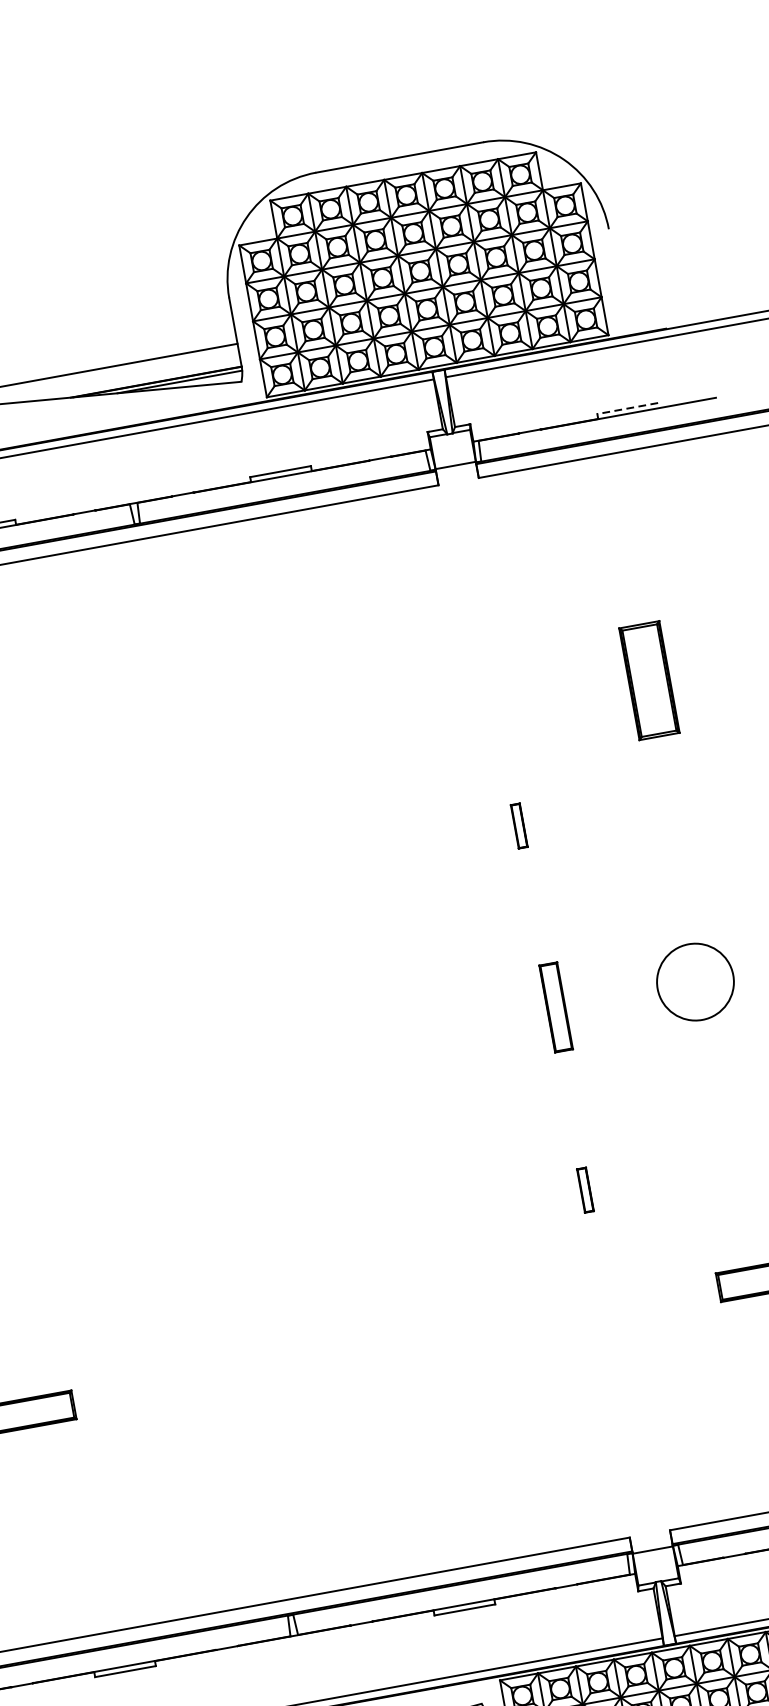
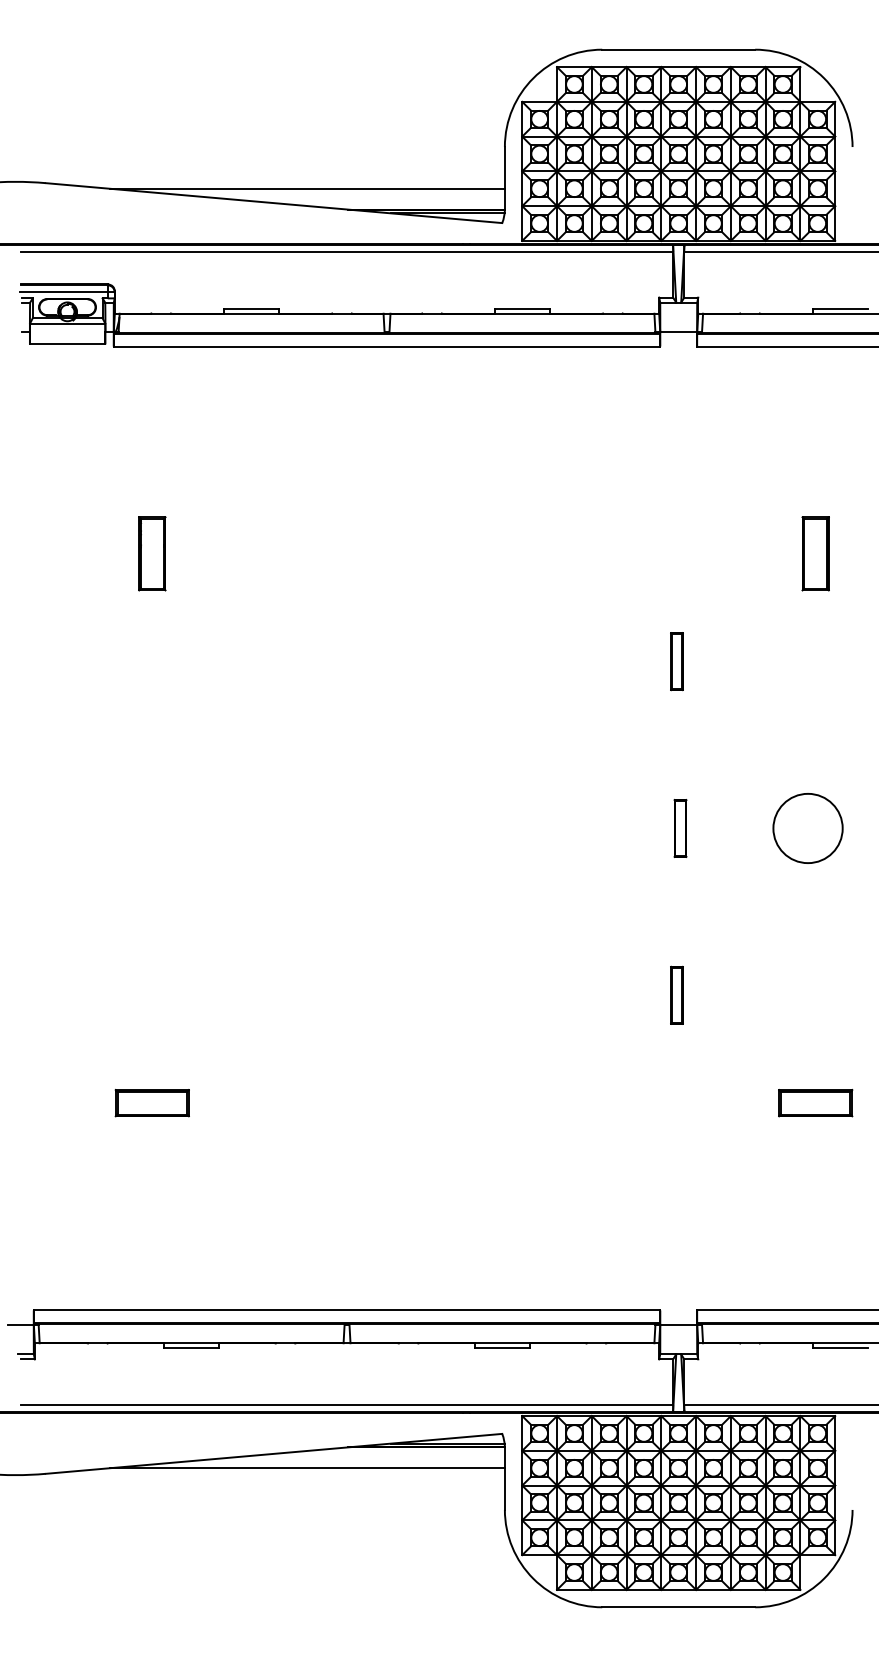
line: (627, 409) -> (840, 309), dashed -> solid
part: (649, 680) -> (815, 553), size x0.71
part: (518, 825) -> (676, 661), size x1.43
part: (556, 1007) -> (680, 828), size x0.71
part: (584, 1189) -> (676, 994), size x1.43

